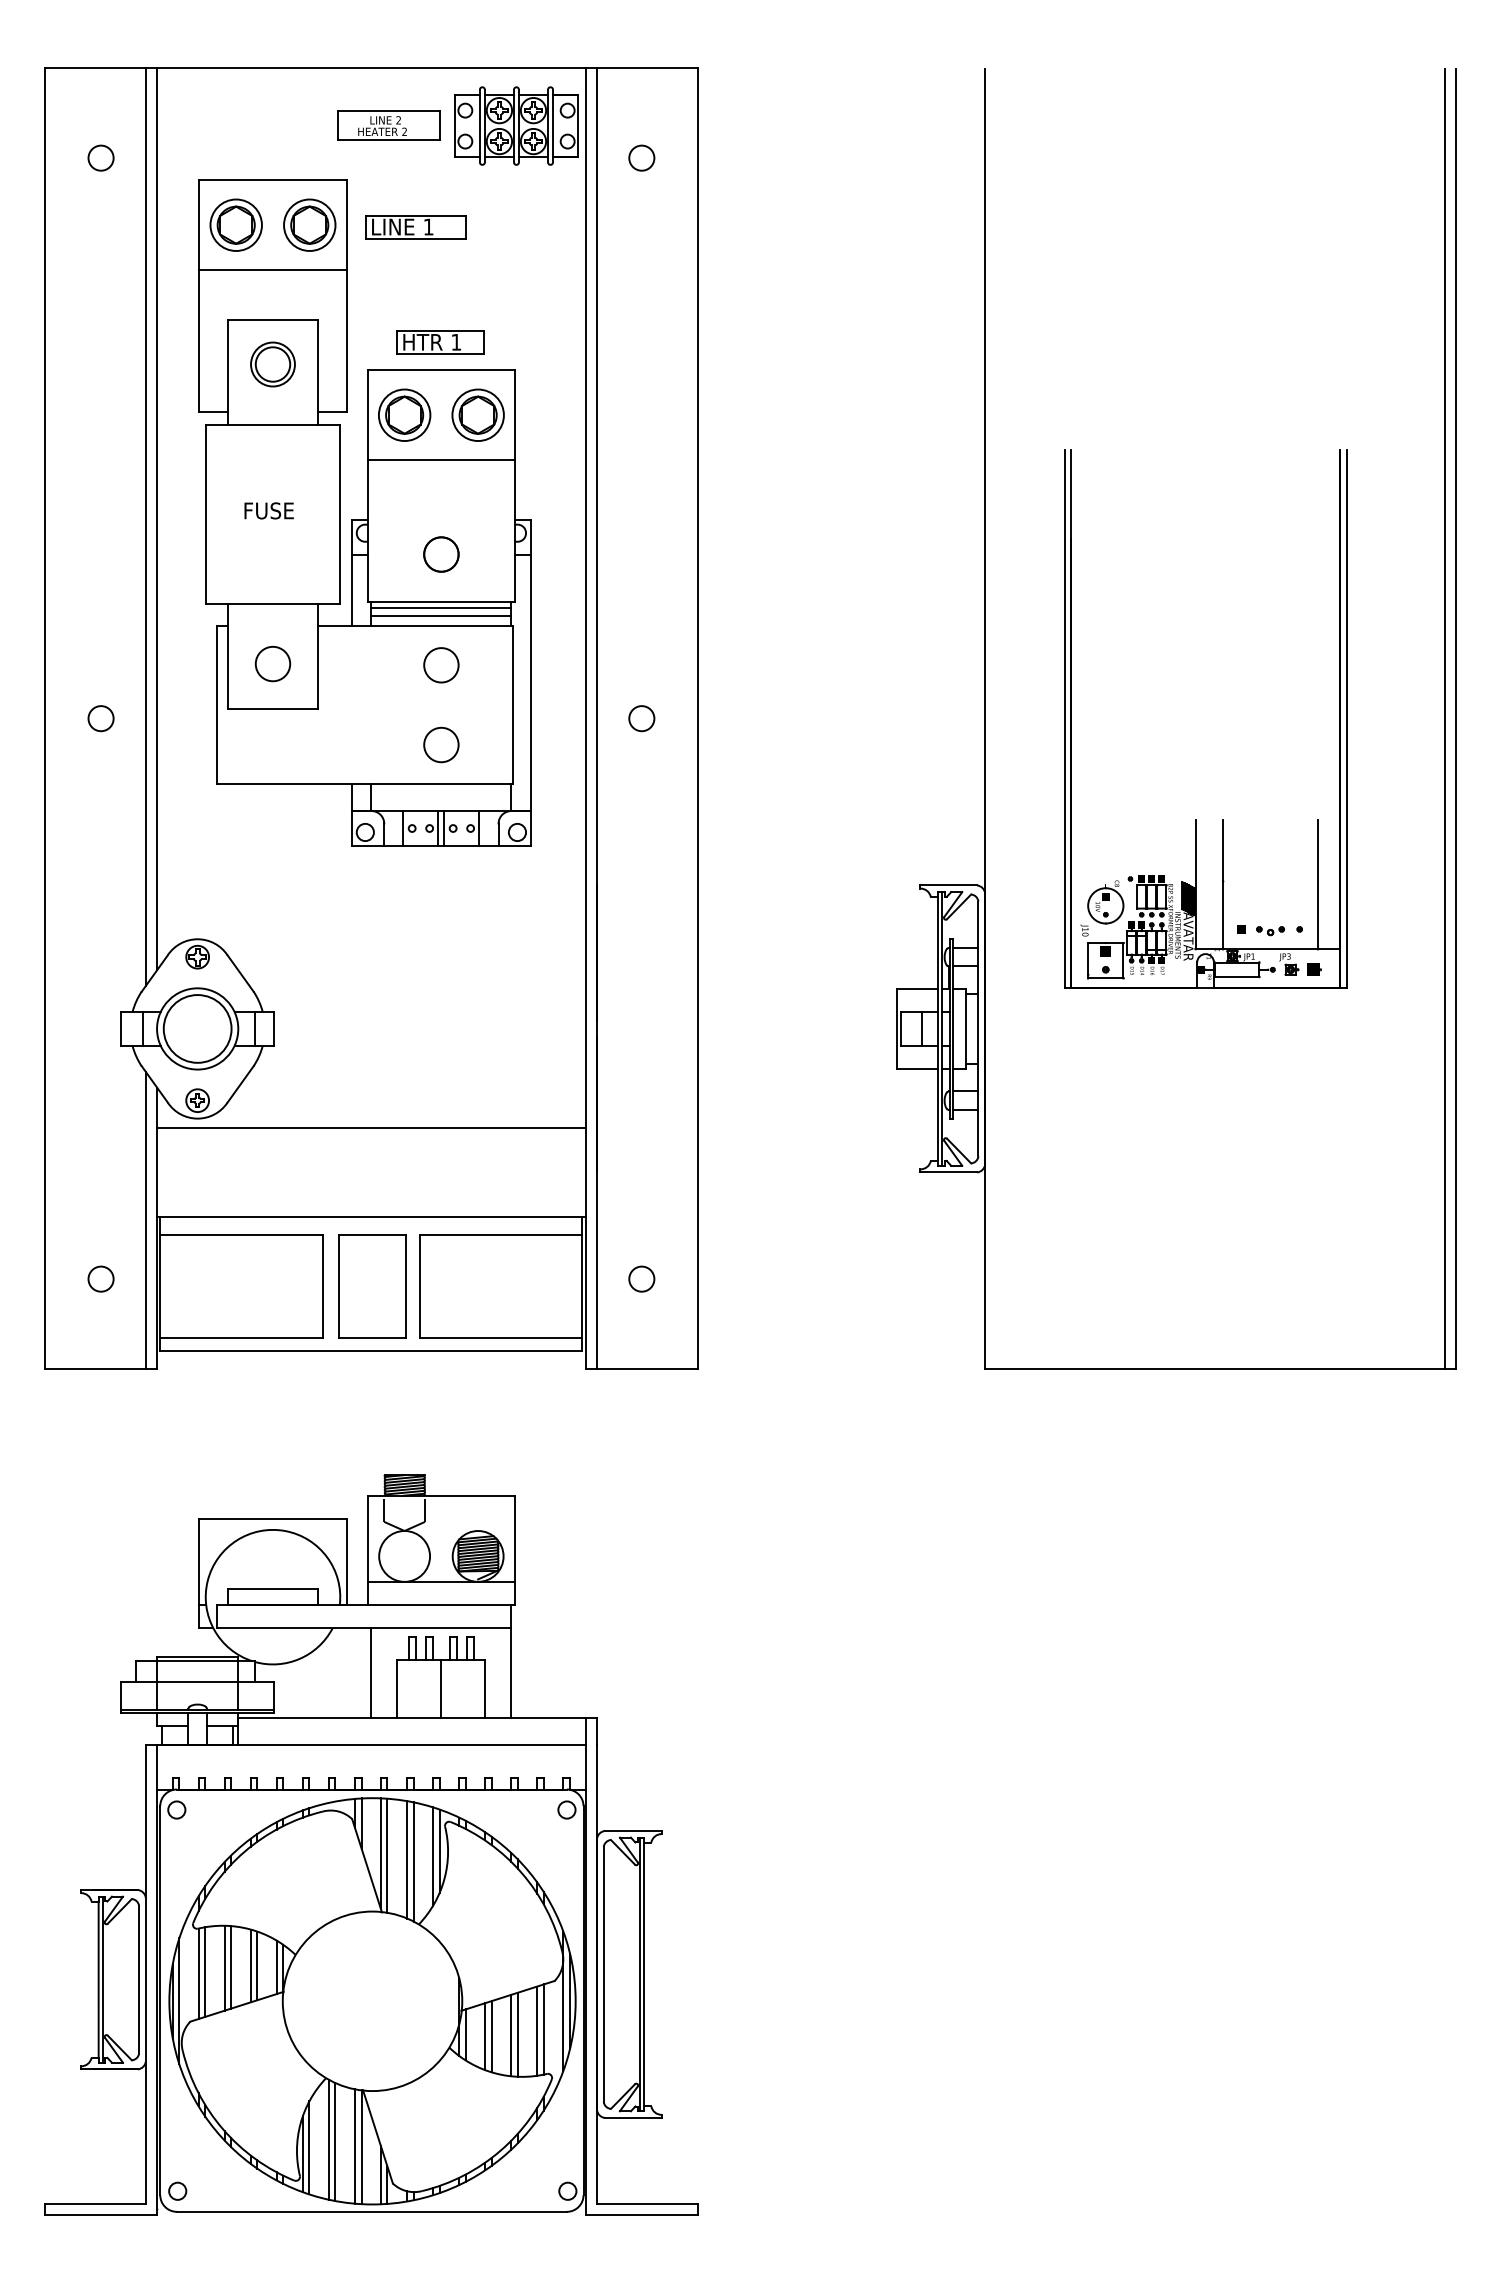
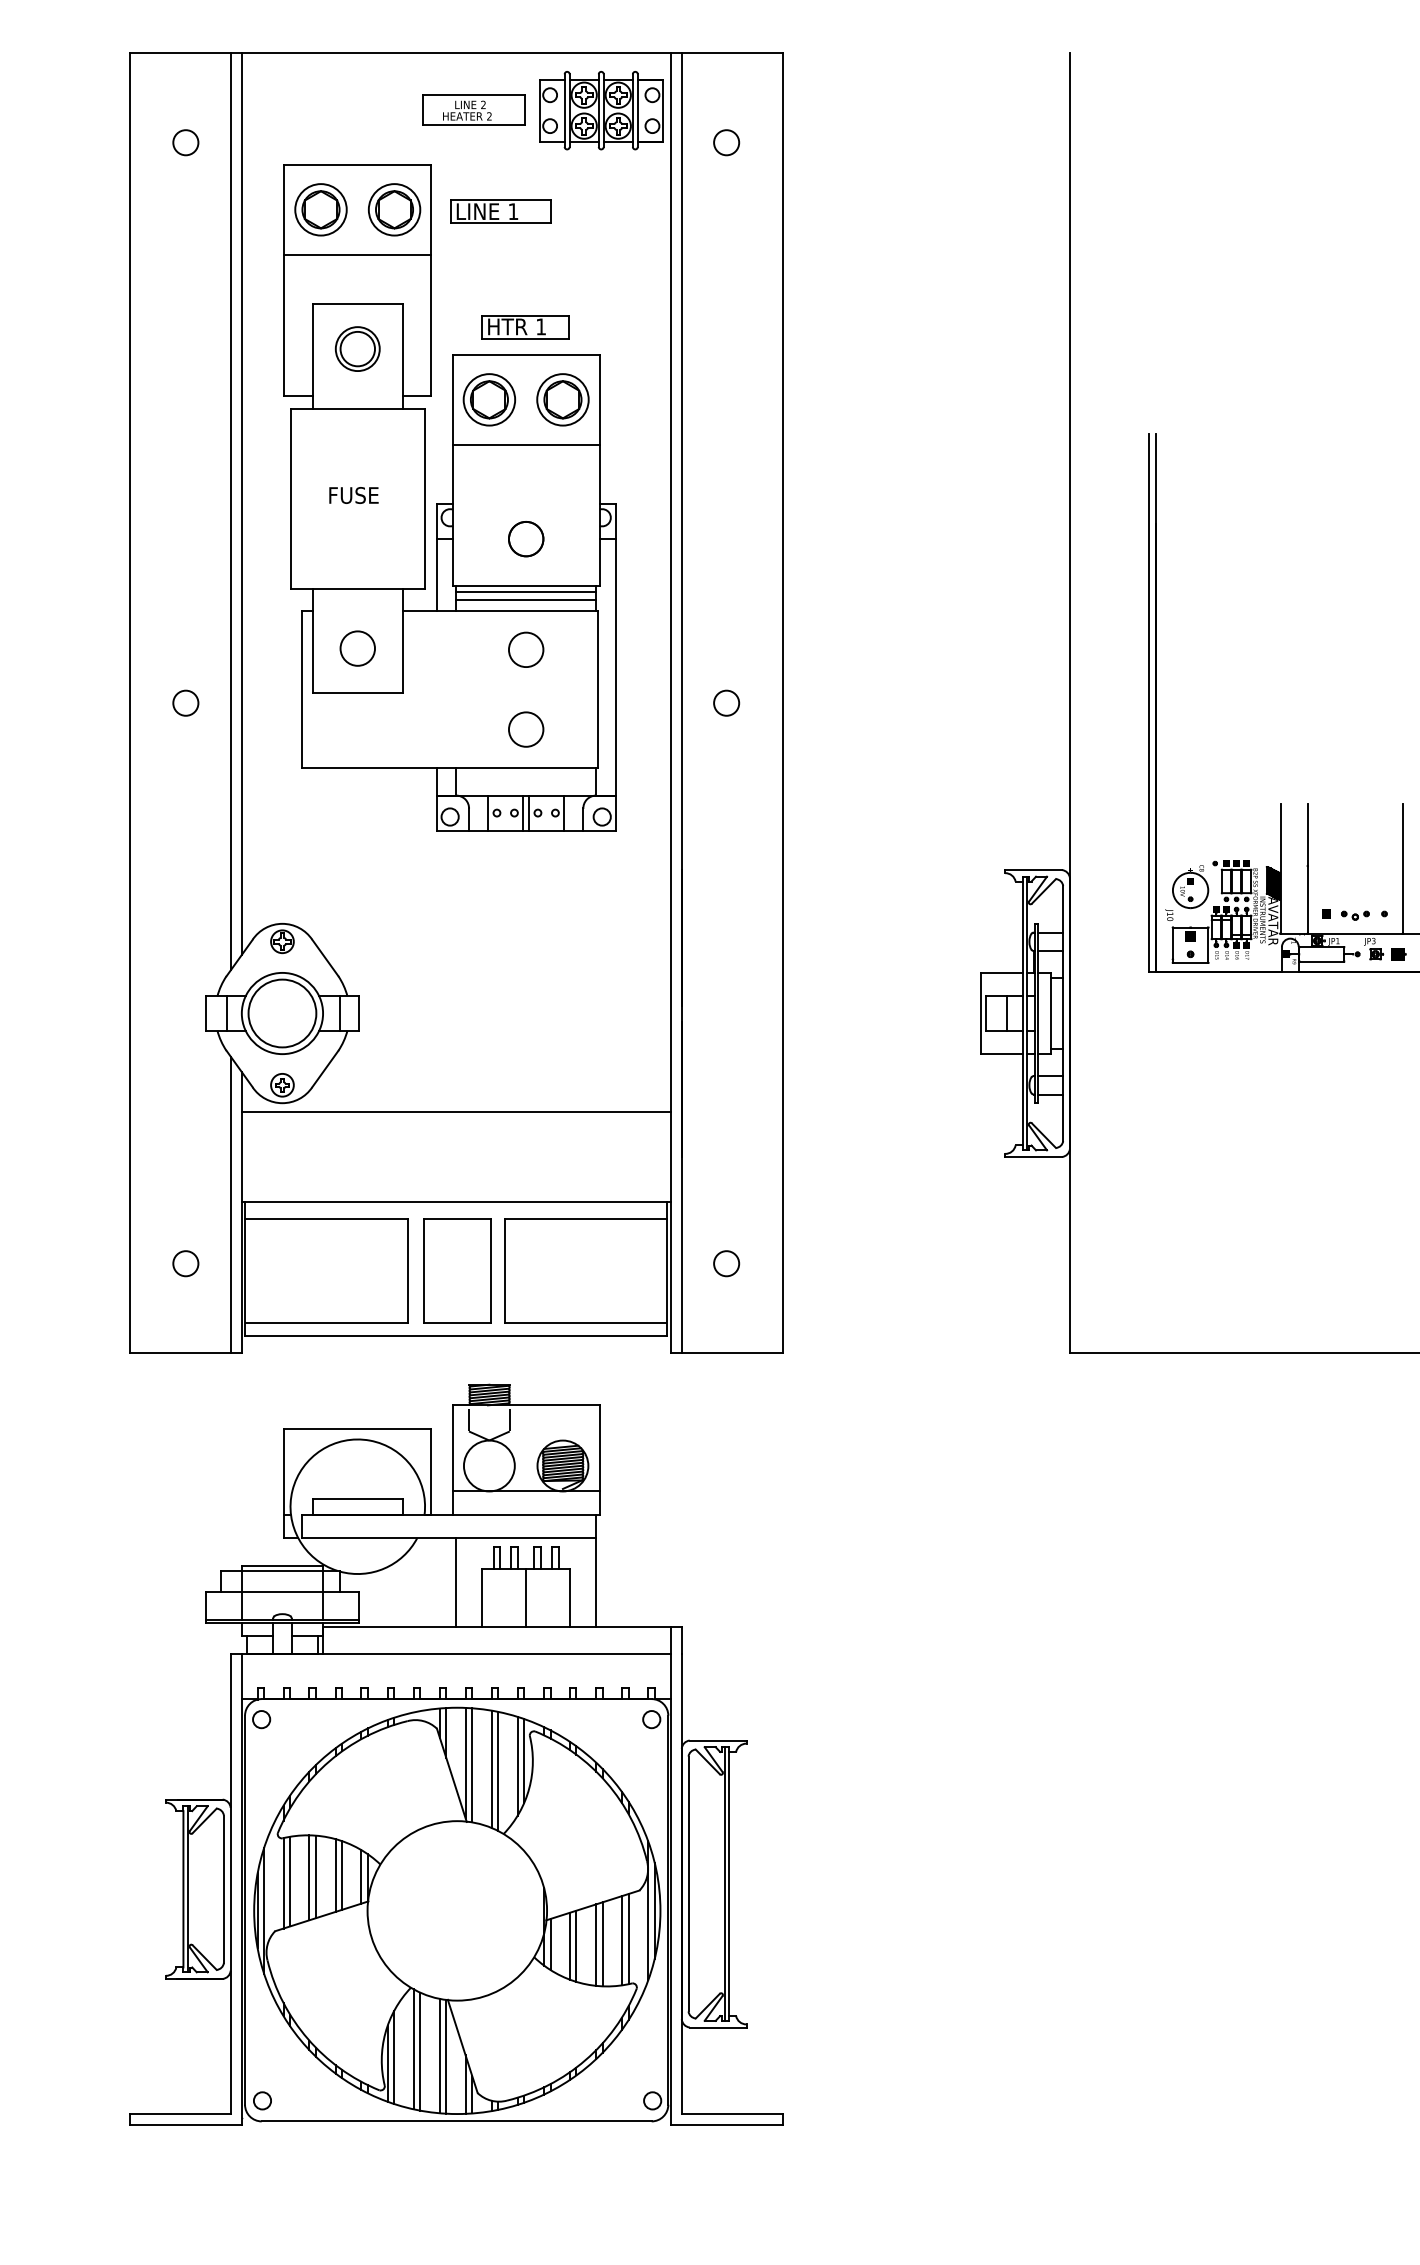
part: (371, 1844) -> (456, 1754), moved

